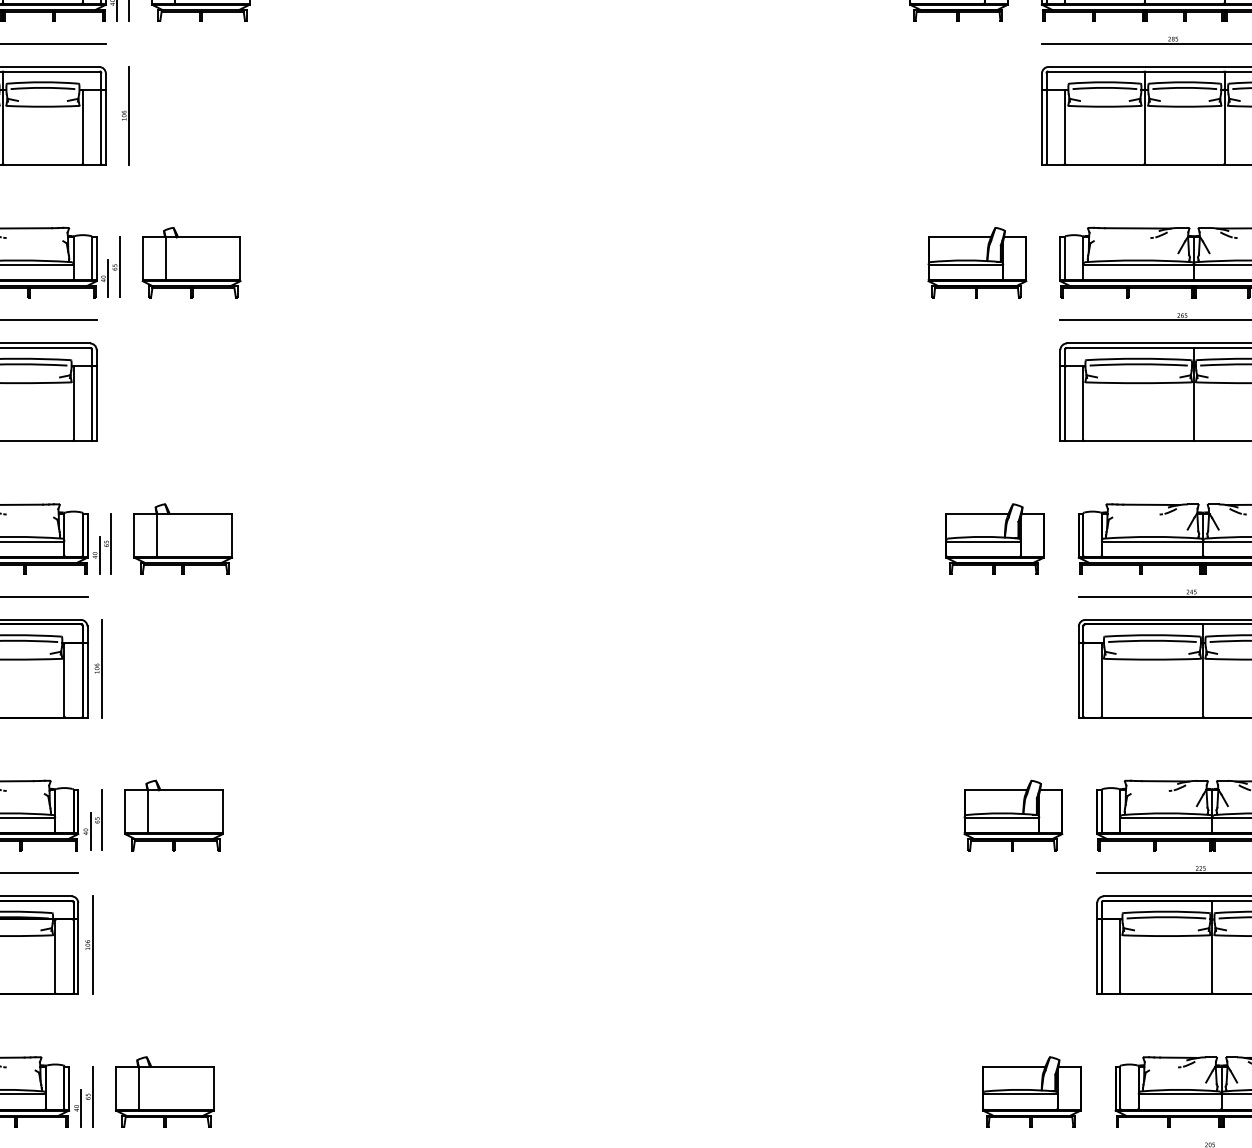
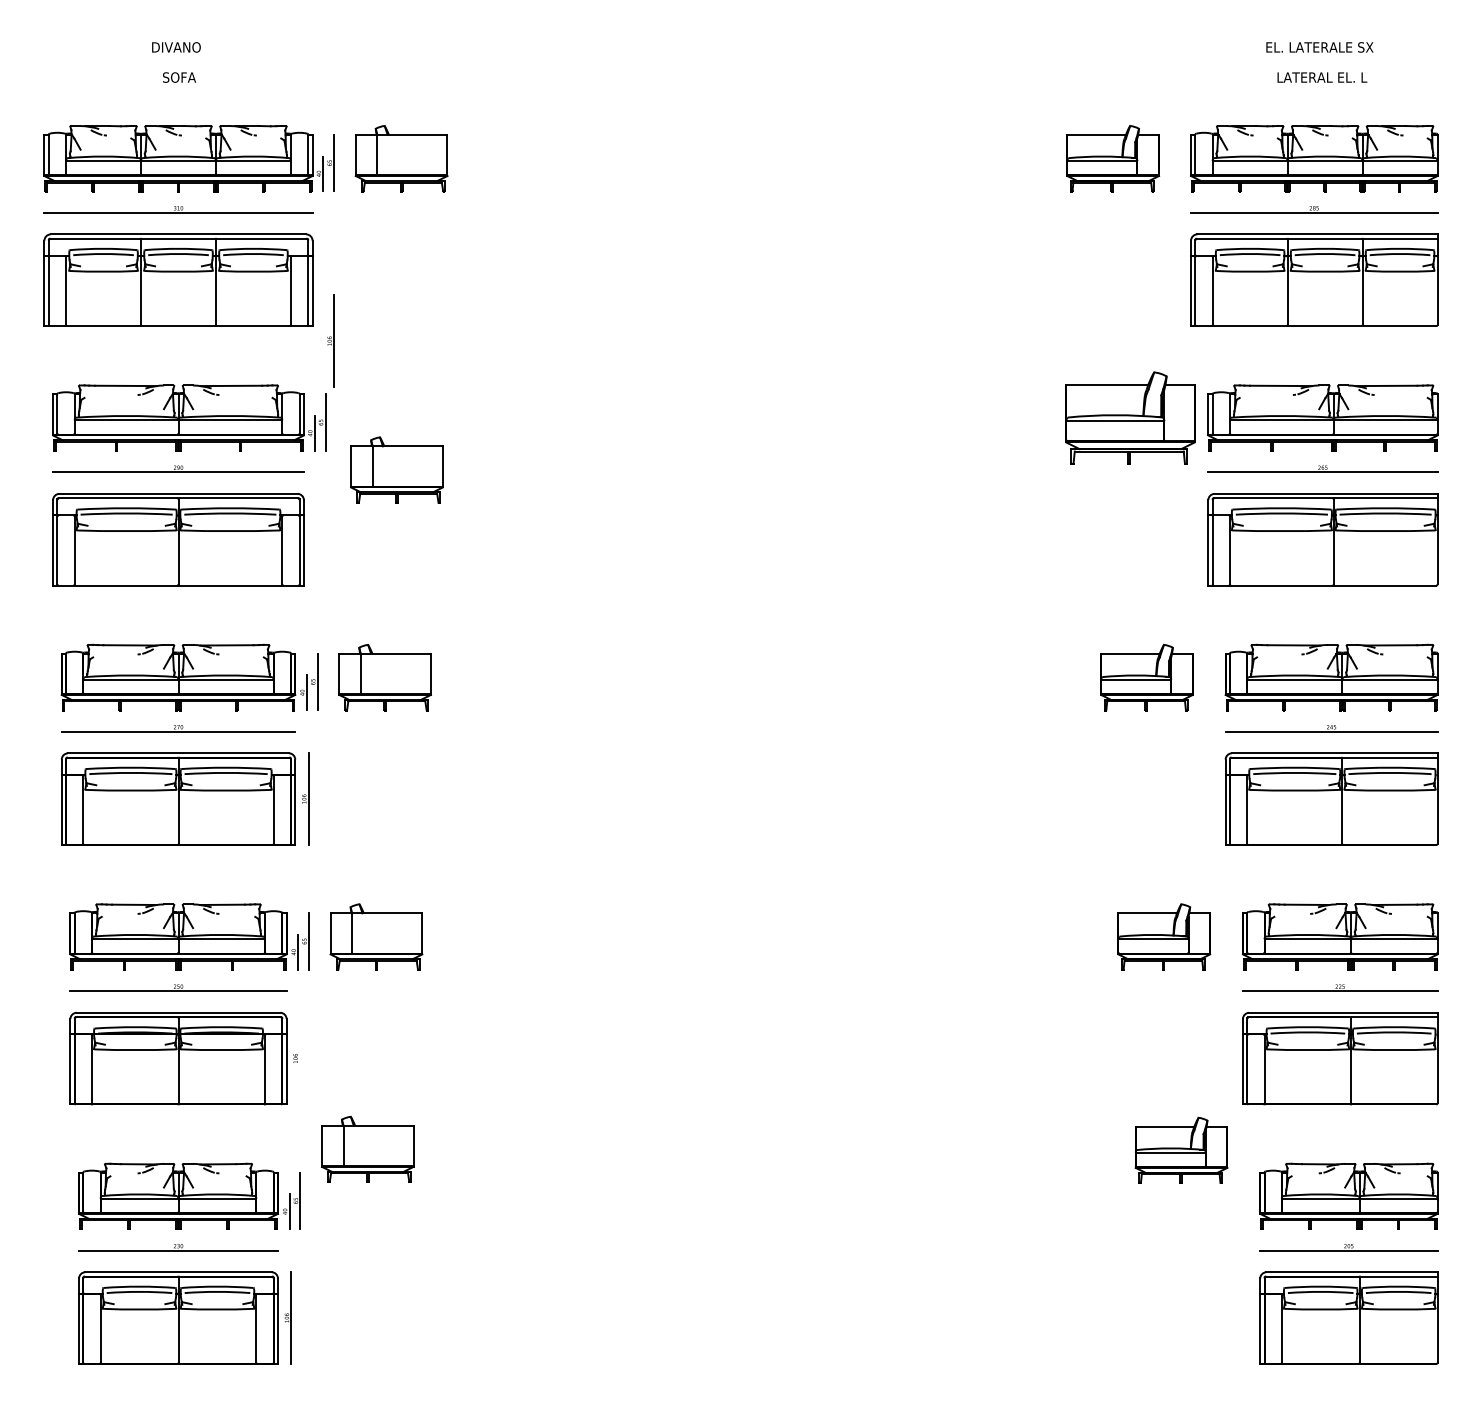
part: (125, 115) -> (330, 340), moved
part: (191, 262) -> (396, 469), moved
part: (977, 262) -> (1130, 417), size x1.4
line: (93, 945) -> (300, 1058), removed
part: (164, 1091) -> (367, 1148), moved
part: (1031, 1091) -> (1181, 1149), moved

